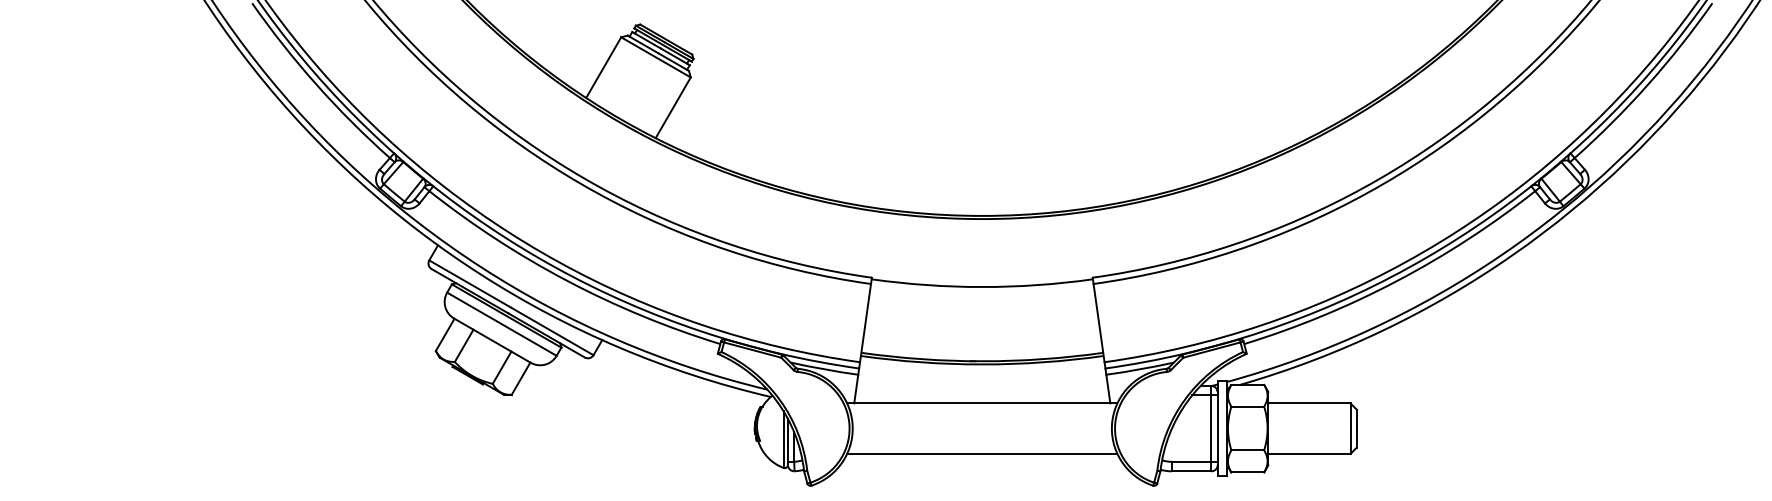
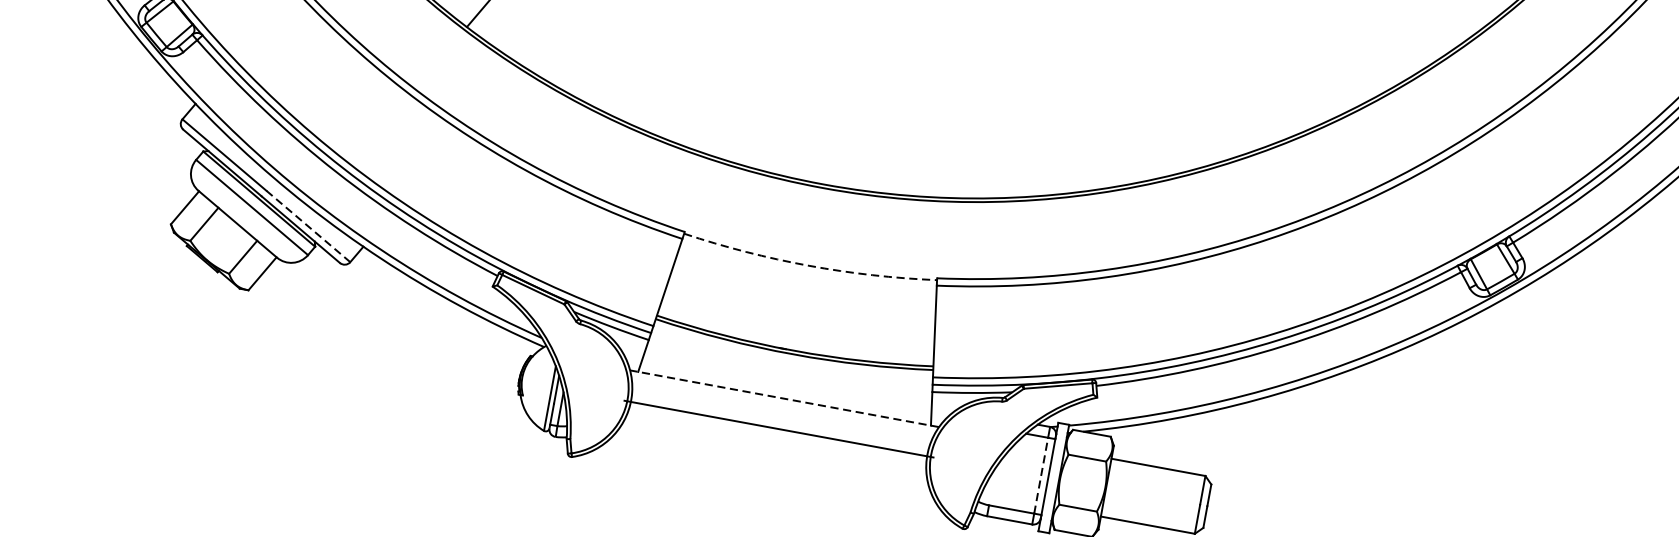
arc: (982, 287) -> (809, 266), solid -> dashed
line: (552, 331) -> (308, 226), solid -> dashed
line: (981, 403) -> (783, 398), solid -> dashed
line: (1211, 428) -> (1041, 475), solid -> dashed
line: (982, 453) -> (779, 428), moved

